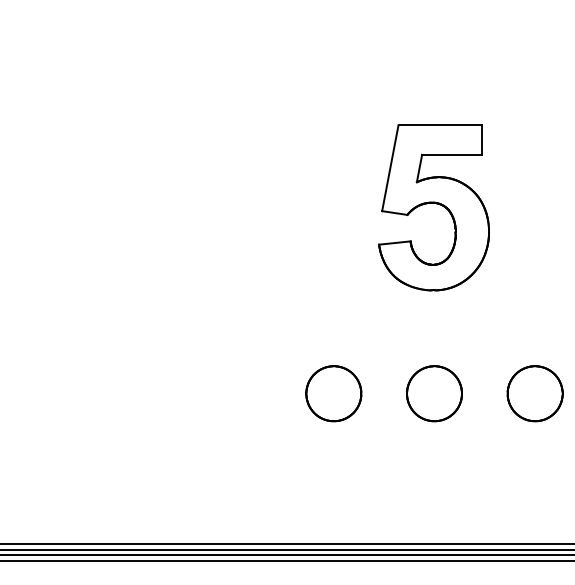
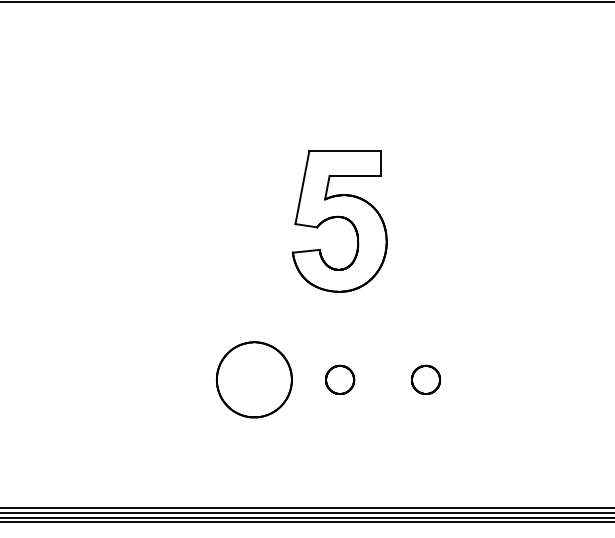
part: (332, 393) -> (253, 379), size x1.6
part: (433, 393) -> (339, 379), size x0.6
part: (534, 393) -> (425, 379), size x0.6

